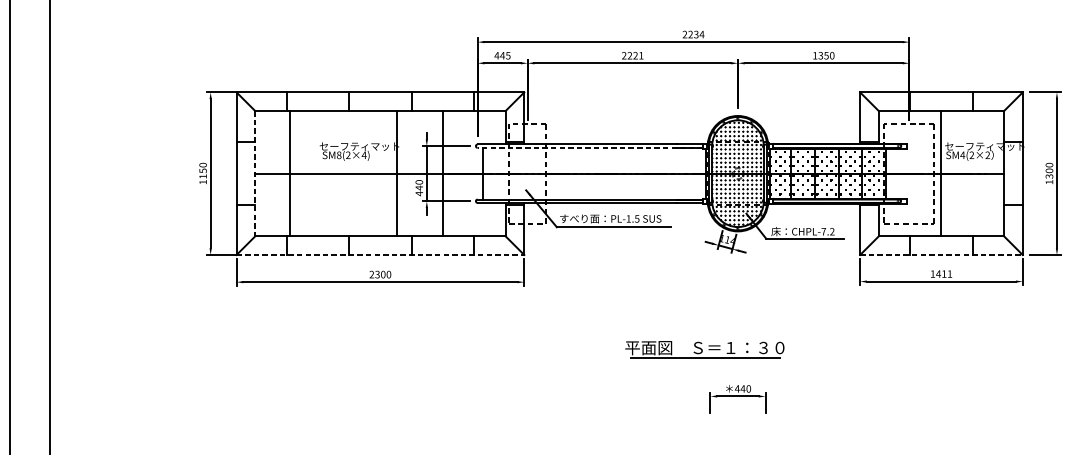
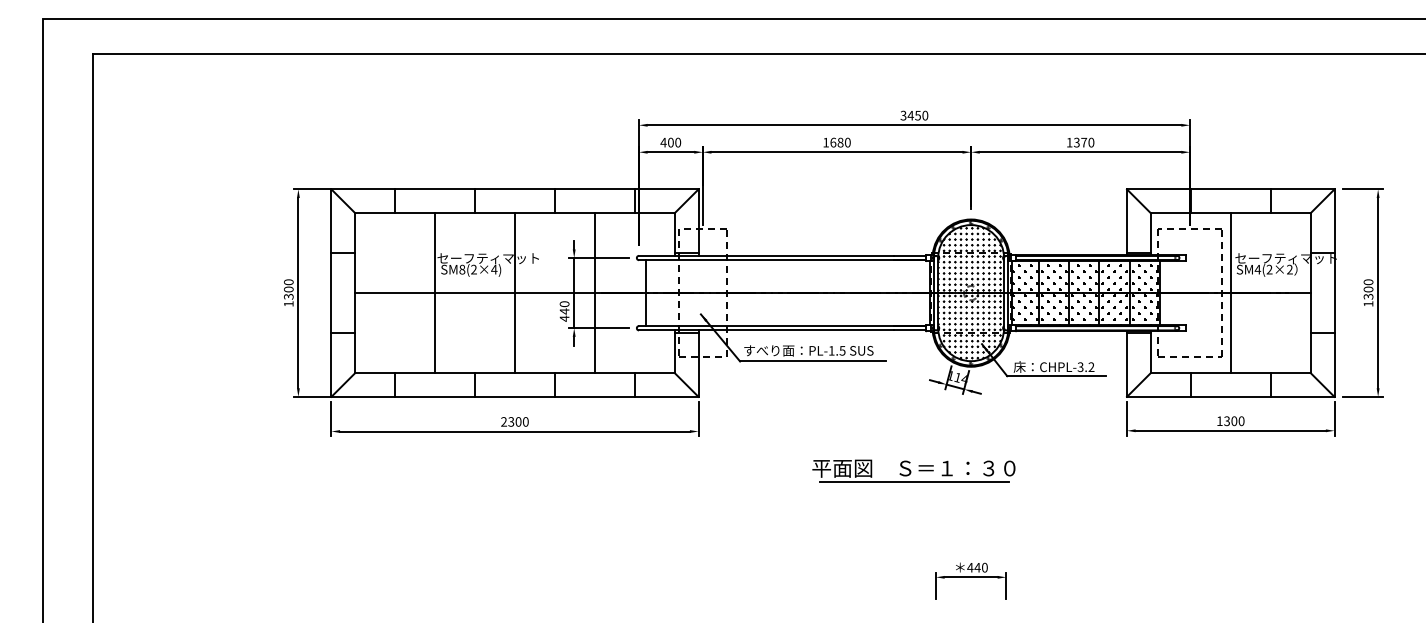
text: (693, 34) -> (914, 115), 2234 -> 3450
text: (505, 55) -> (674, 142), 445 -> 400
text: (632, 55) -> (836, 142), 2221 -> 1680
text: (826, 55) -> (1084, 142), 1350 -> 1370
line: (590, 148) -> (782, 260), dashed -> solid
text: (202, 173) -> (288, 292), 1150 -> 1300
line: (255, 173) -> (355, 293), dashed -> solid
line: (290, 173) -> (435, 292), moved
line: (396, 173) -> (514, 292), moved
text: (823, 231) -> (1080, 367), CHPL-7.2 -> CHPL-3.2
line: (380, 254) -> (514, 396), dashed -> solid
line: (941, 254) -> (1230, 396), dashed -> solid
text: (943, 274) -> (1233, 421), 1411 -> 1300
part: (704, 349) -> (913, 470), moved

